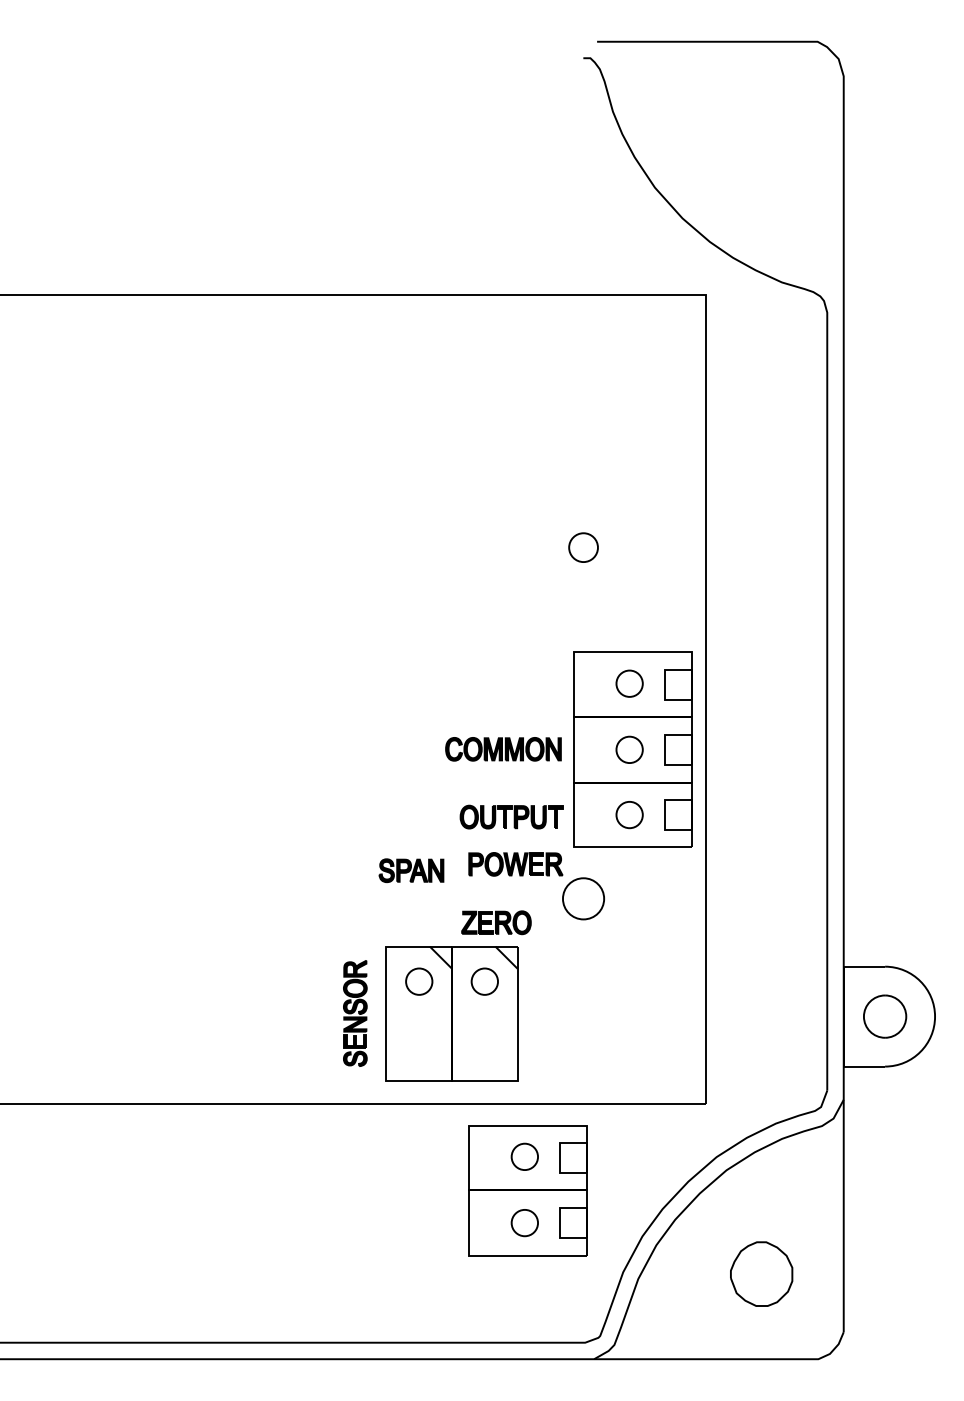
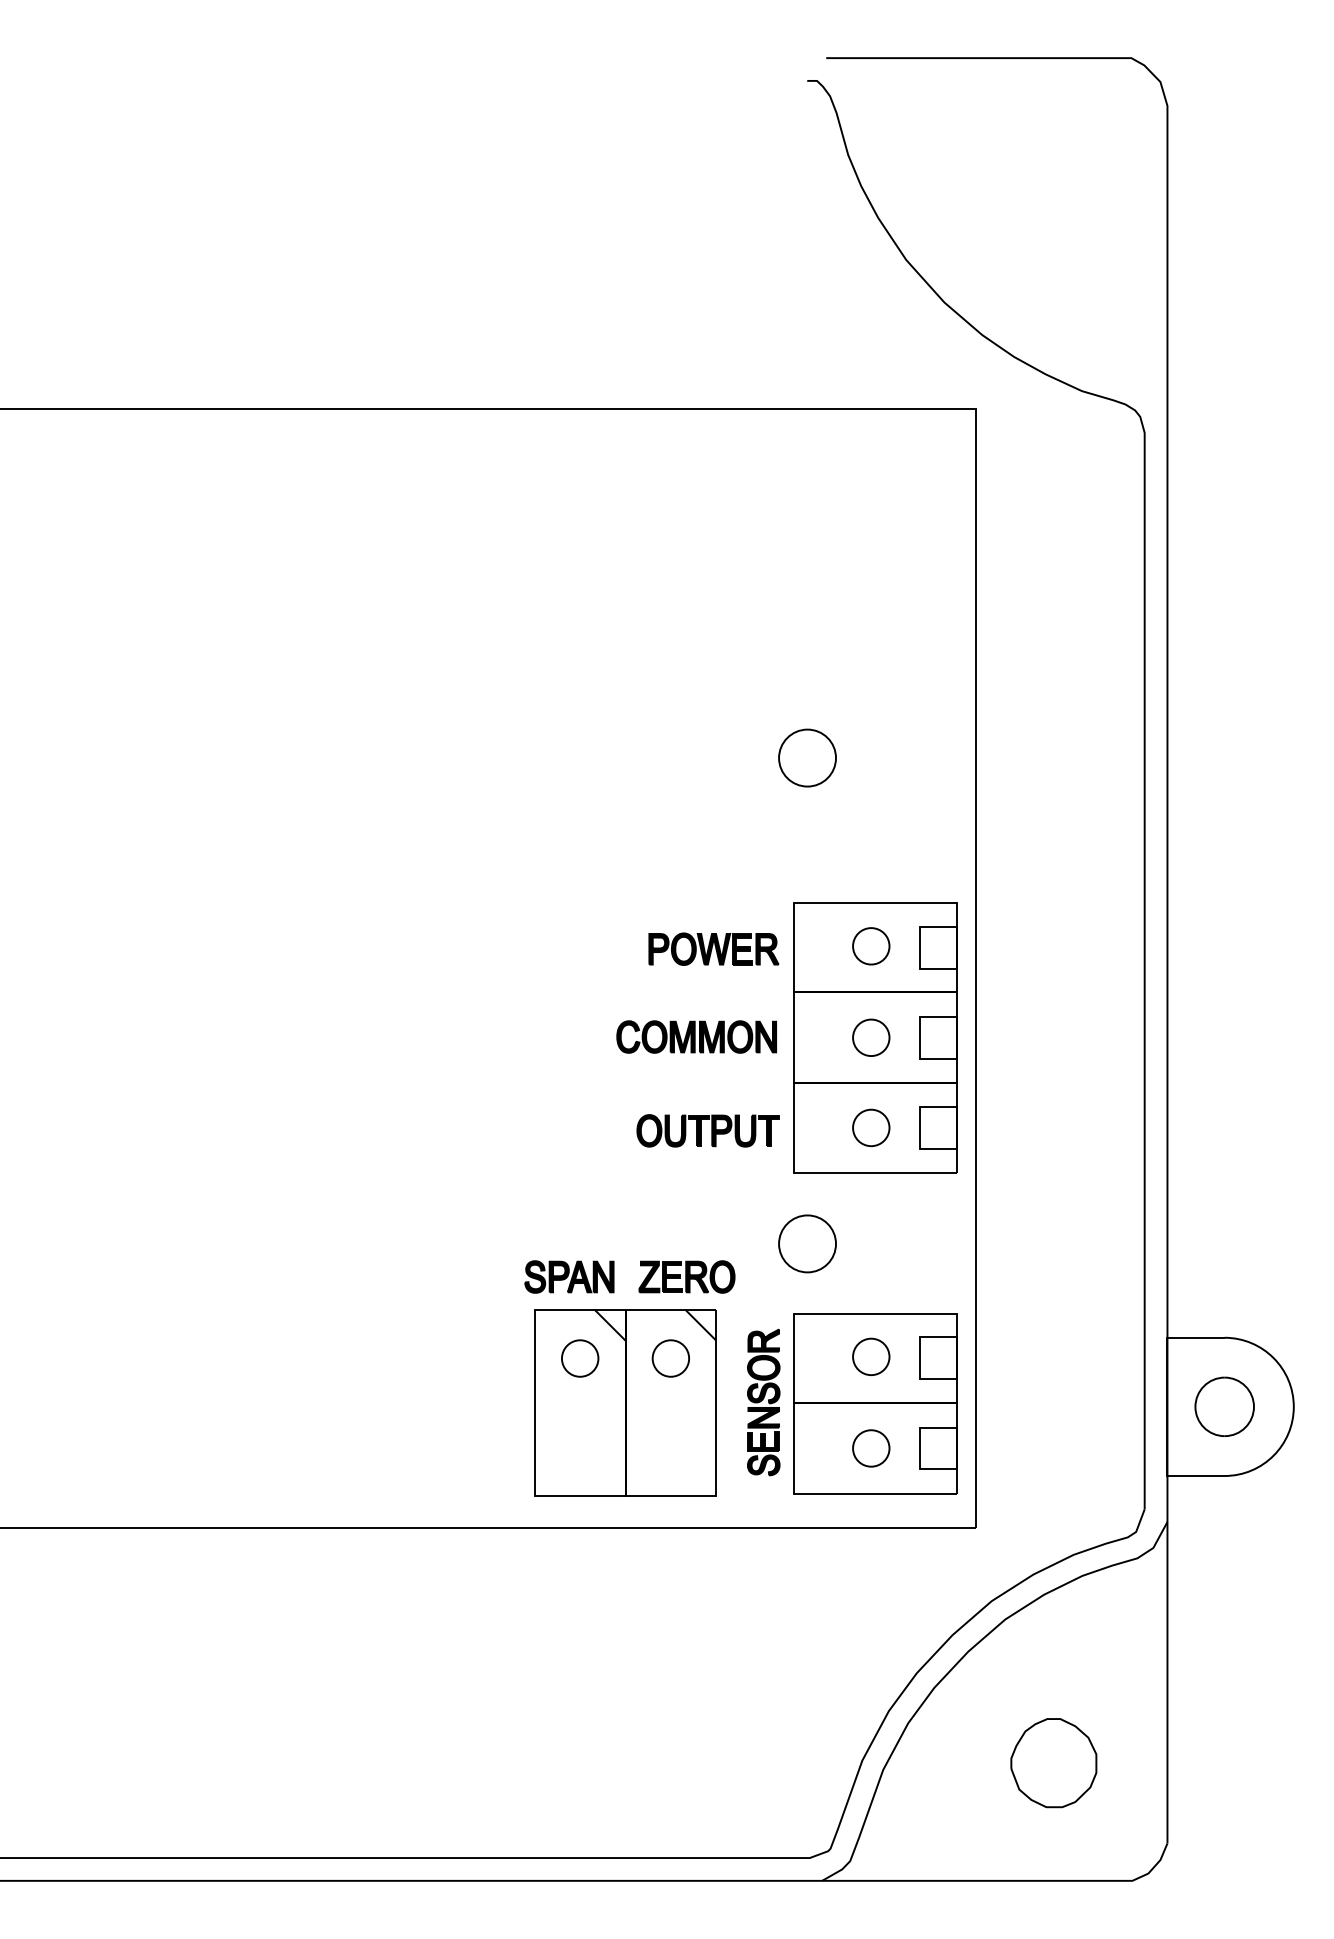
part: (583, 547) -> (807, 757), size x1.43
part: (515, 863) -> (713, 948), moved
part: (411, 870) -> (569, 1276), moved
part: (355, 1013) -> (763, 1402), moved
part: (527, 1190) -> (875, 1403), moved

